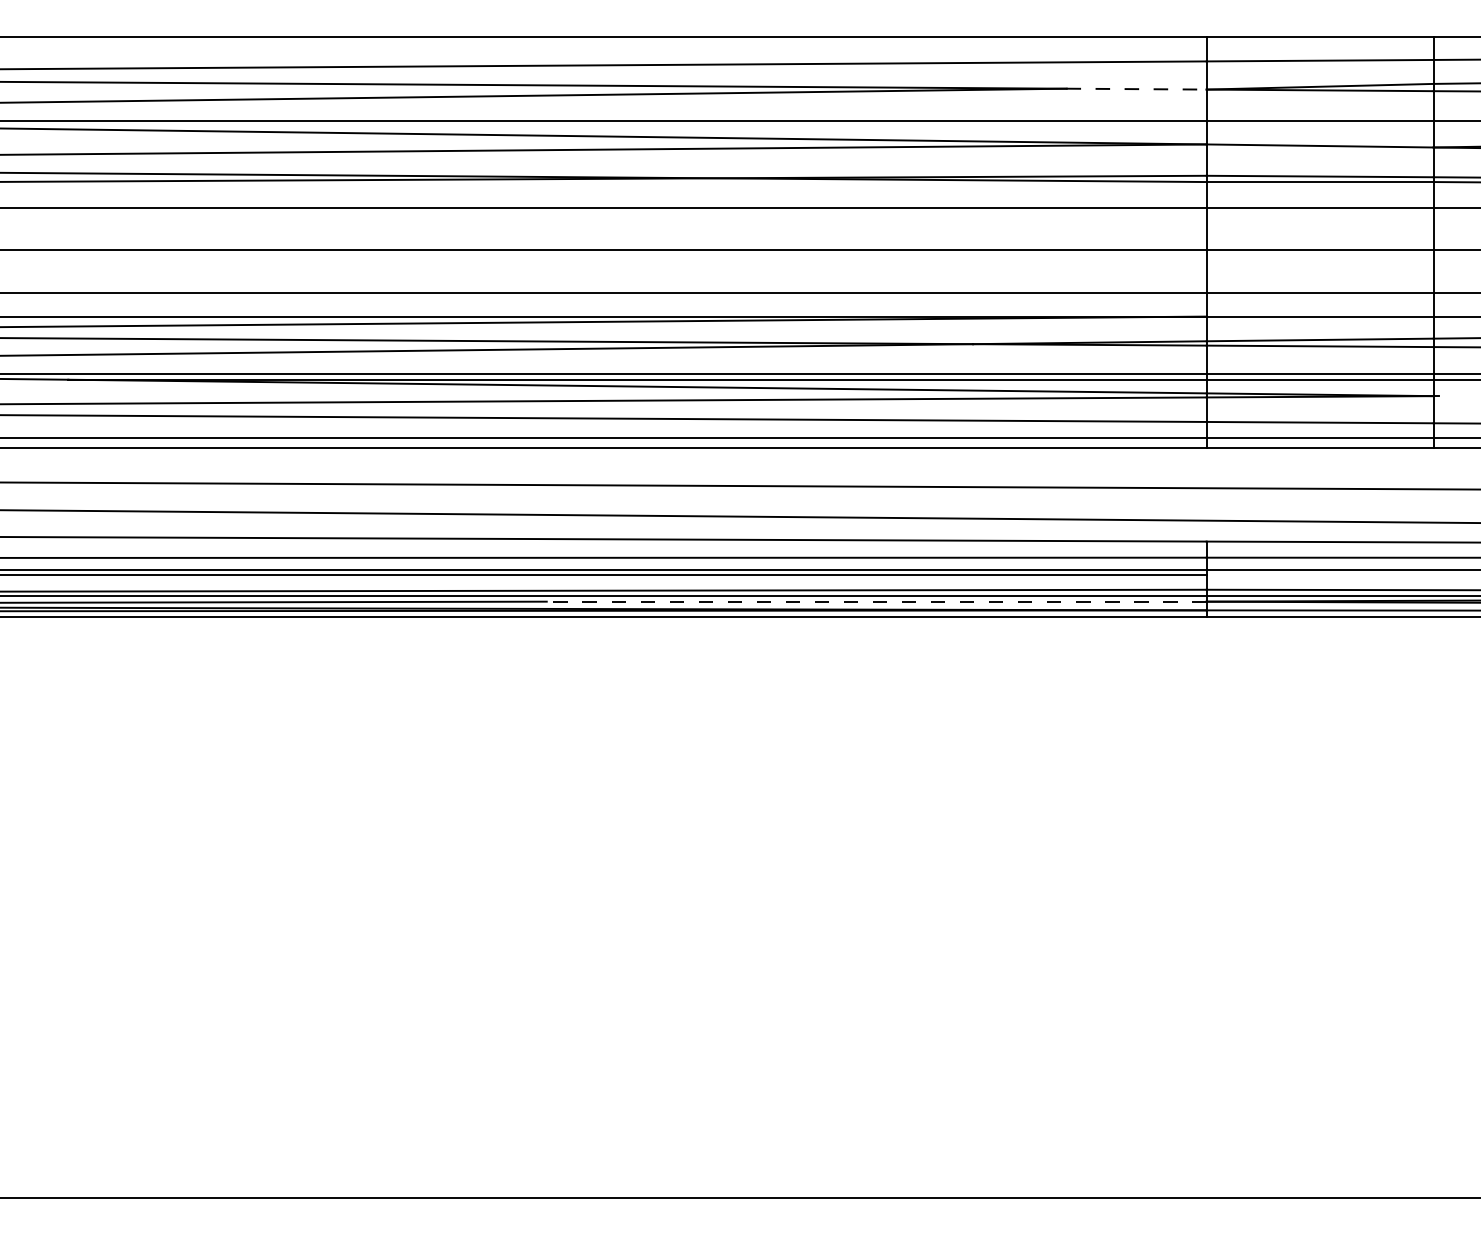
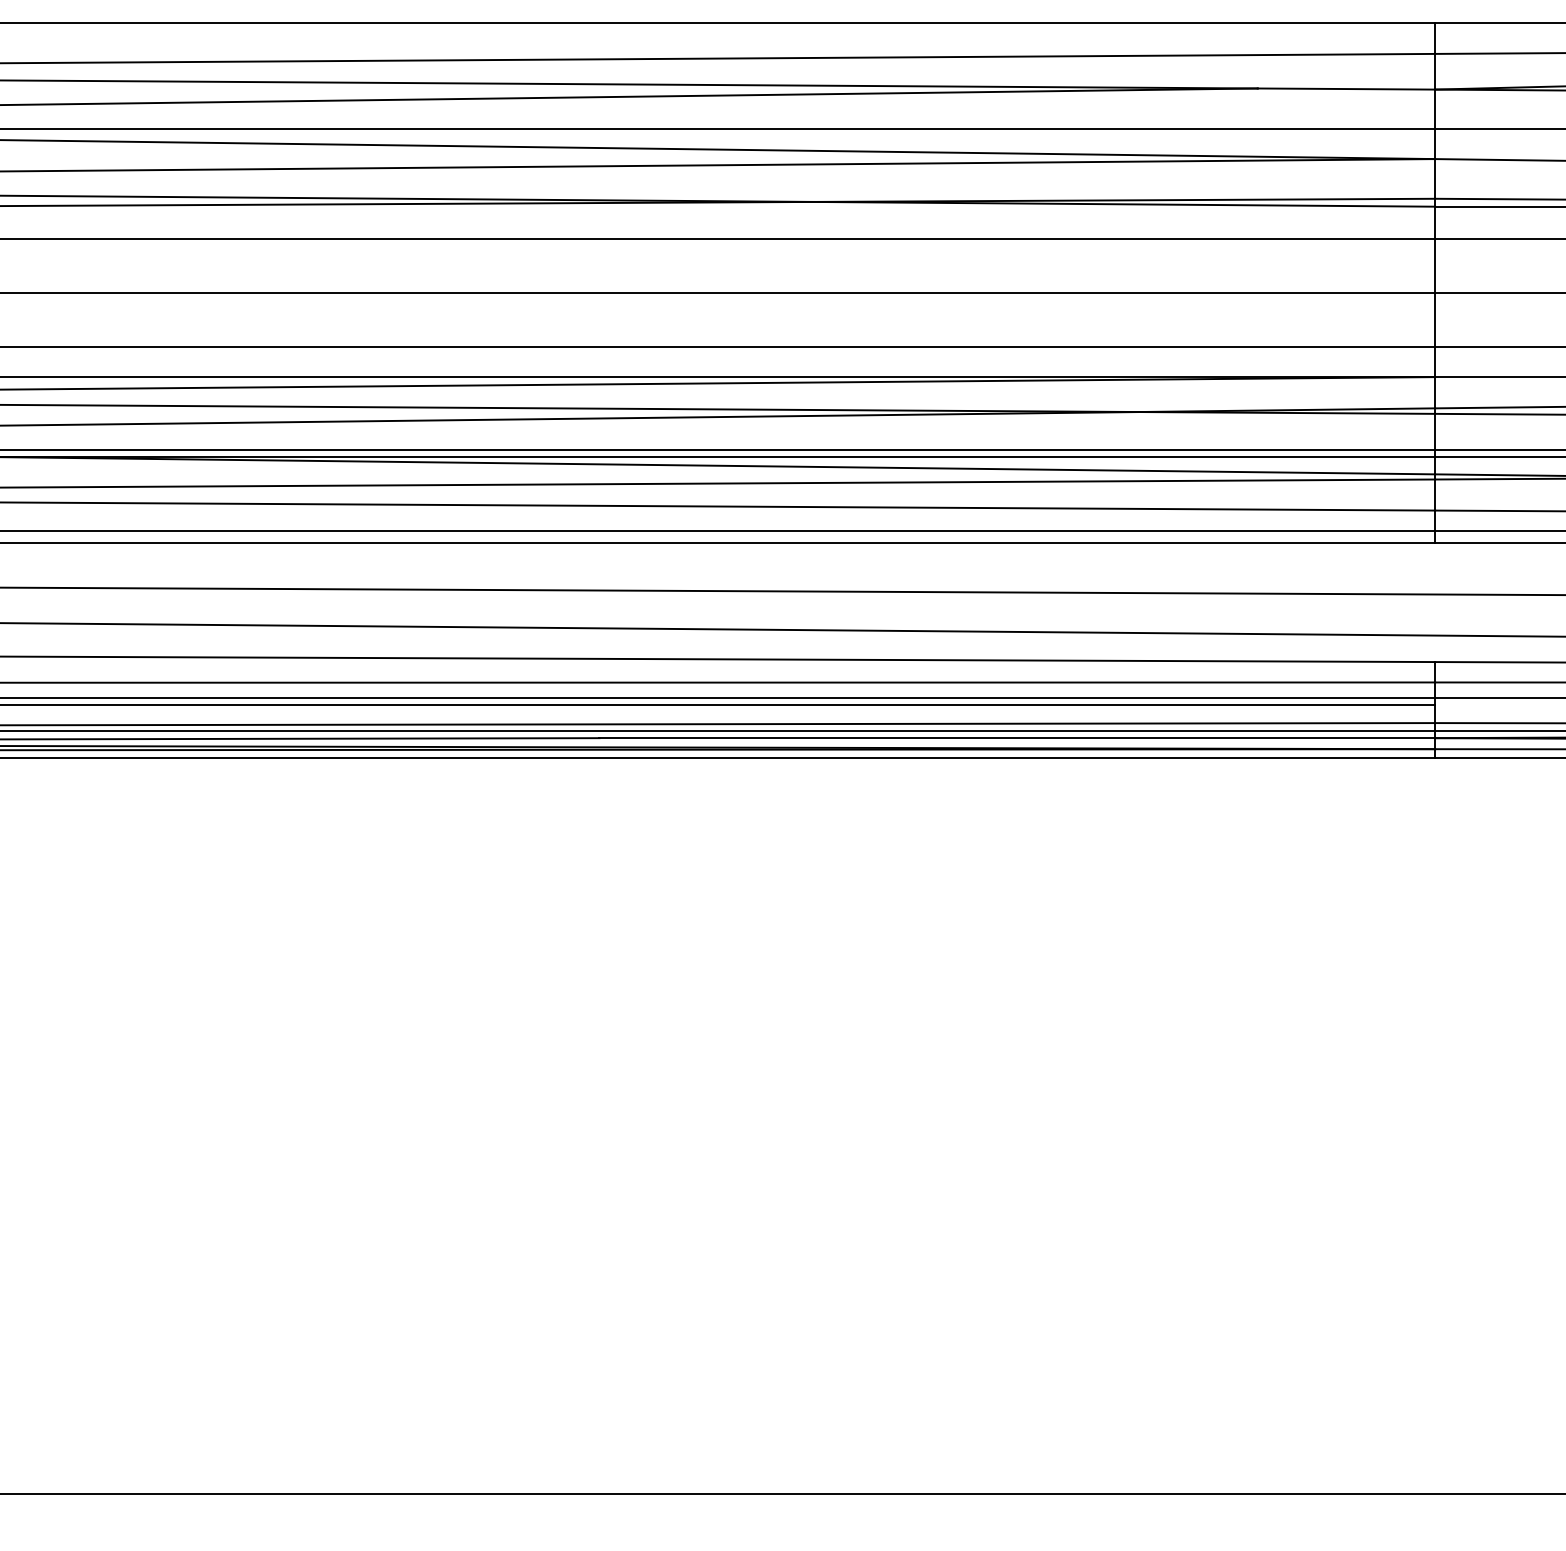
line: (1137, 89) -> (1347, 89), dashed -> solid
line: (876, 601) -> (1017, 737), dashed -> solid

